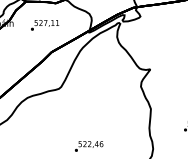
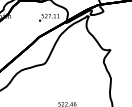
text: (45, 25) -> (49, 17), moved

